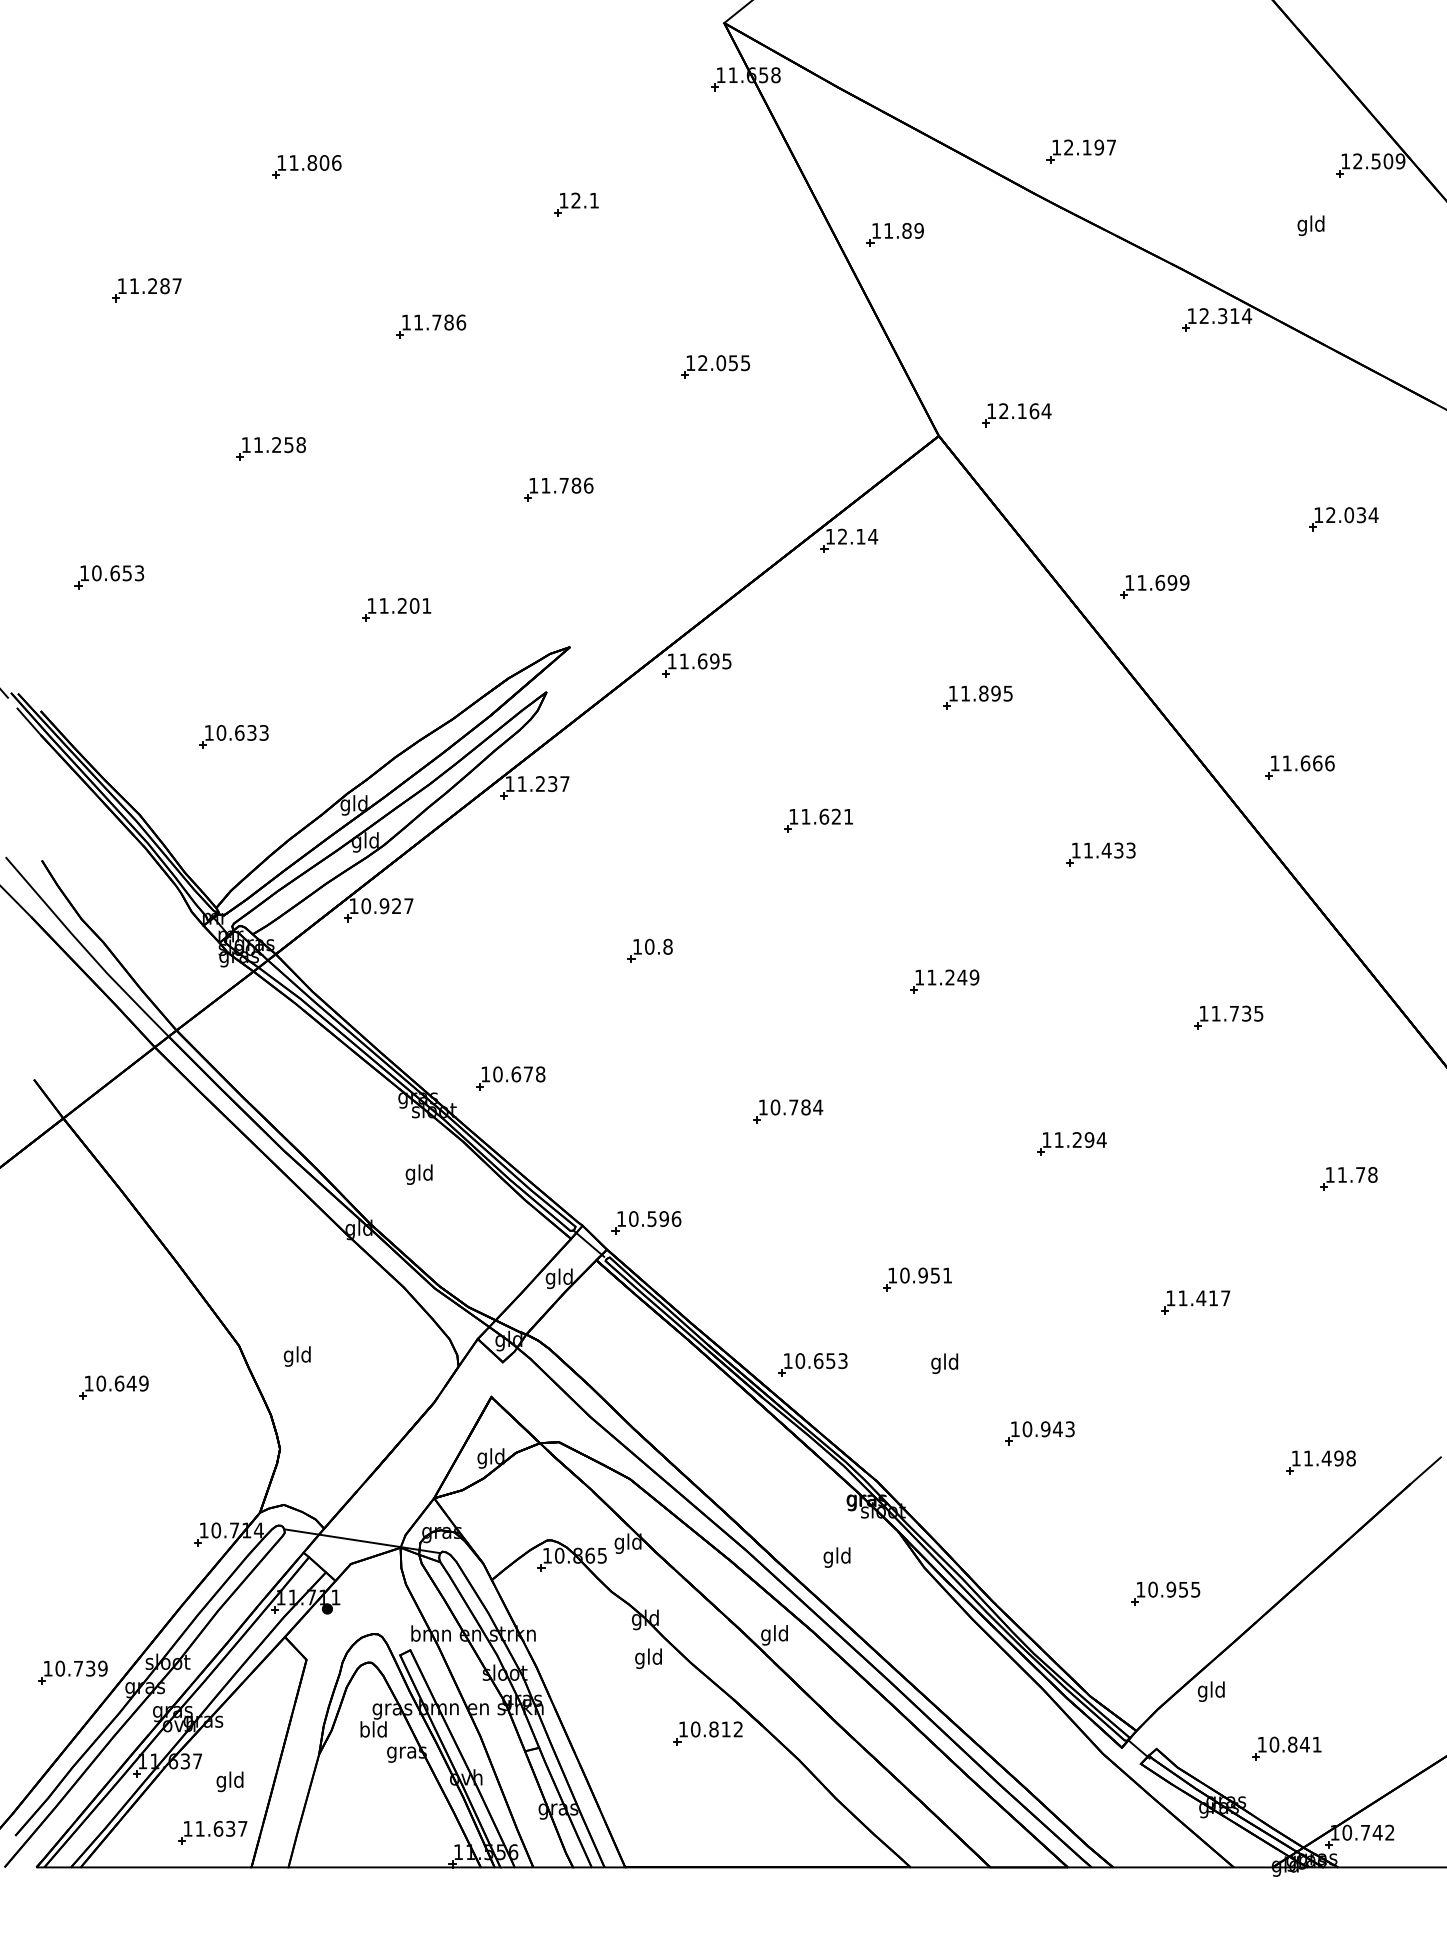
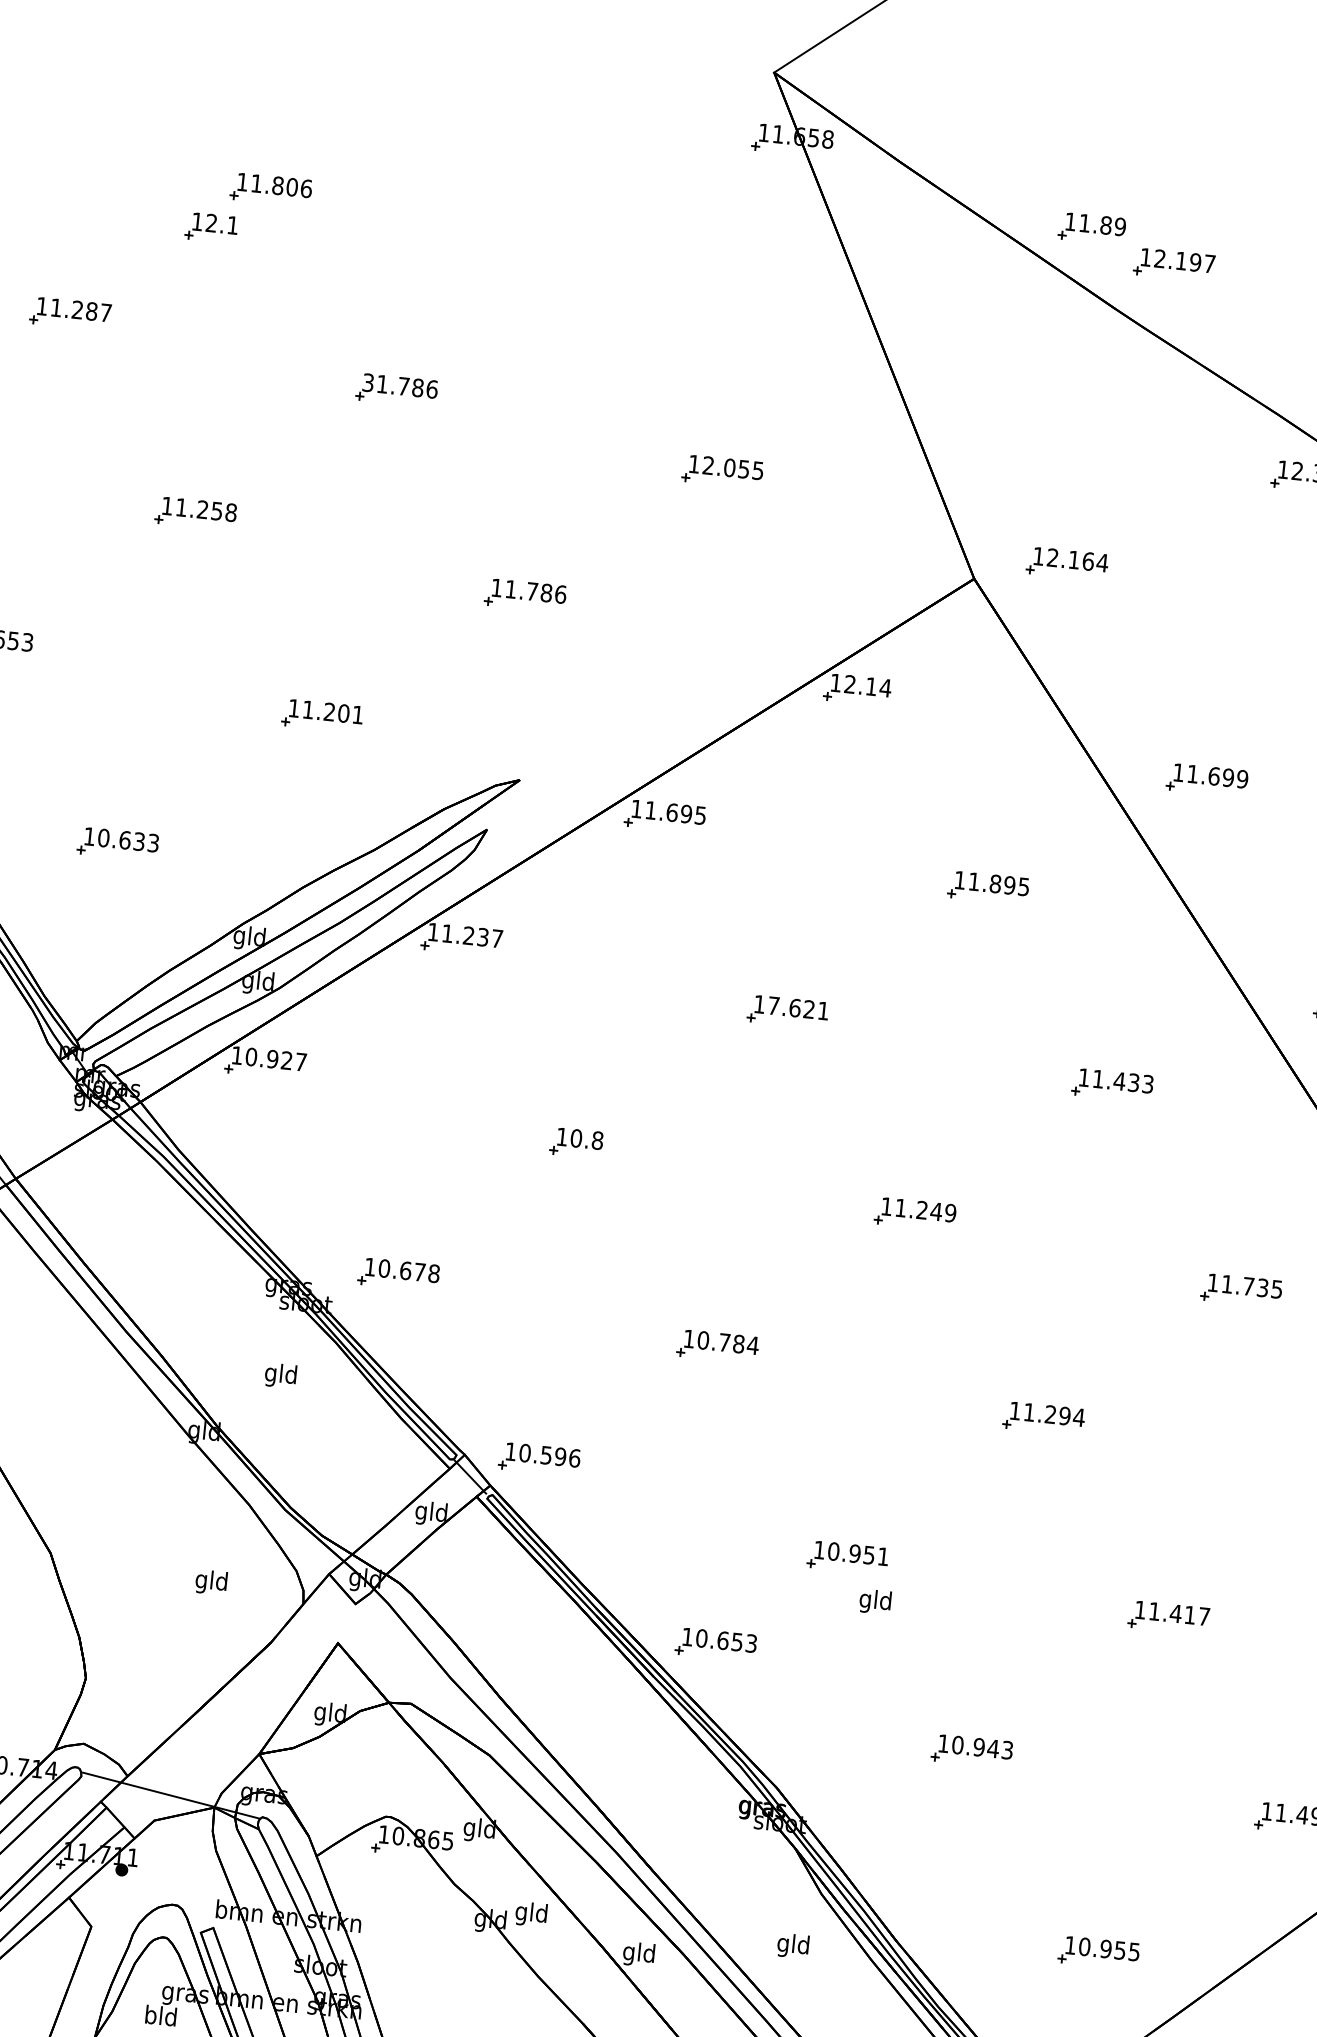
part: (576, 204) -> (211, 227), moved
part: (894, 234) -> (1091, 228), moved
text: (405, 322) -> (367, 382), 11.786 -> 31.786
text: (805, 816) -> (773, 1005), 11.621 -> 17.621
text: (296, 1356) -> (210, 1582), moved
text: (944, 1363) -> (875, 1601), moved
text: (836, 1557) -> (792, 1945), moved
text: (648, 1658) -> (531, 1914), moved

